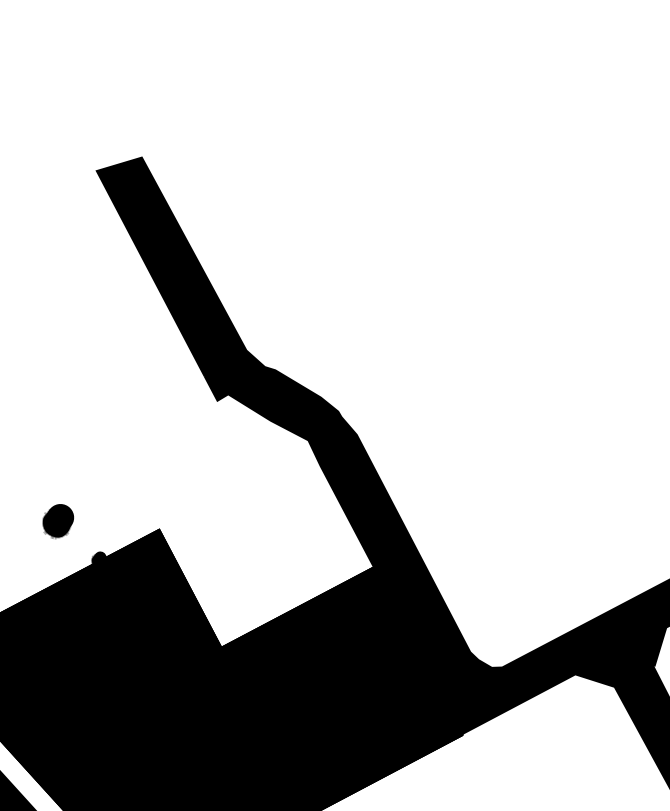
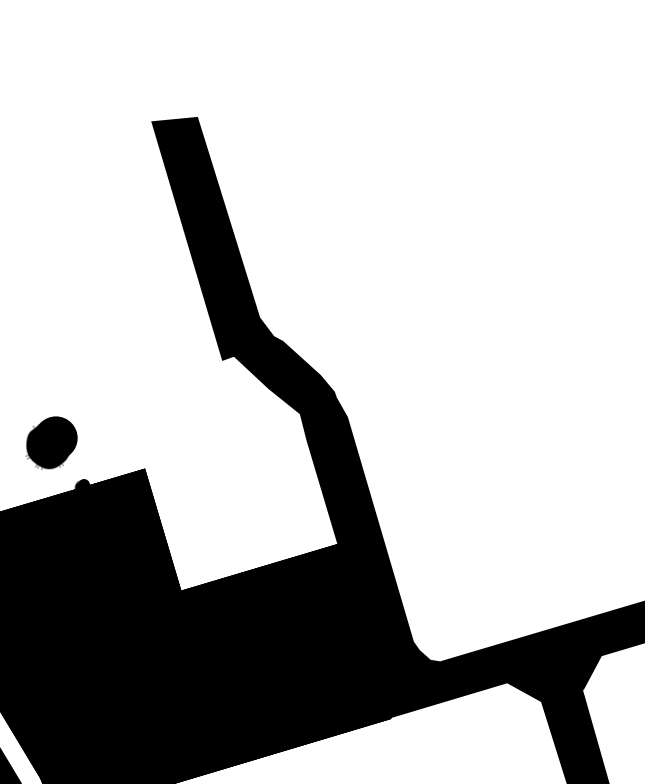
part: (58, 520) -> (51, 442), size x1.67

